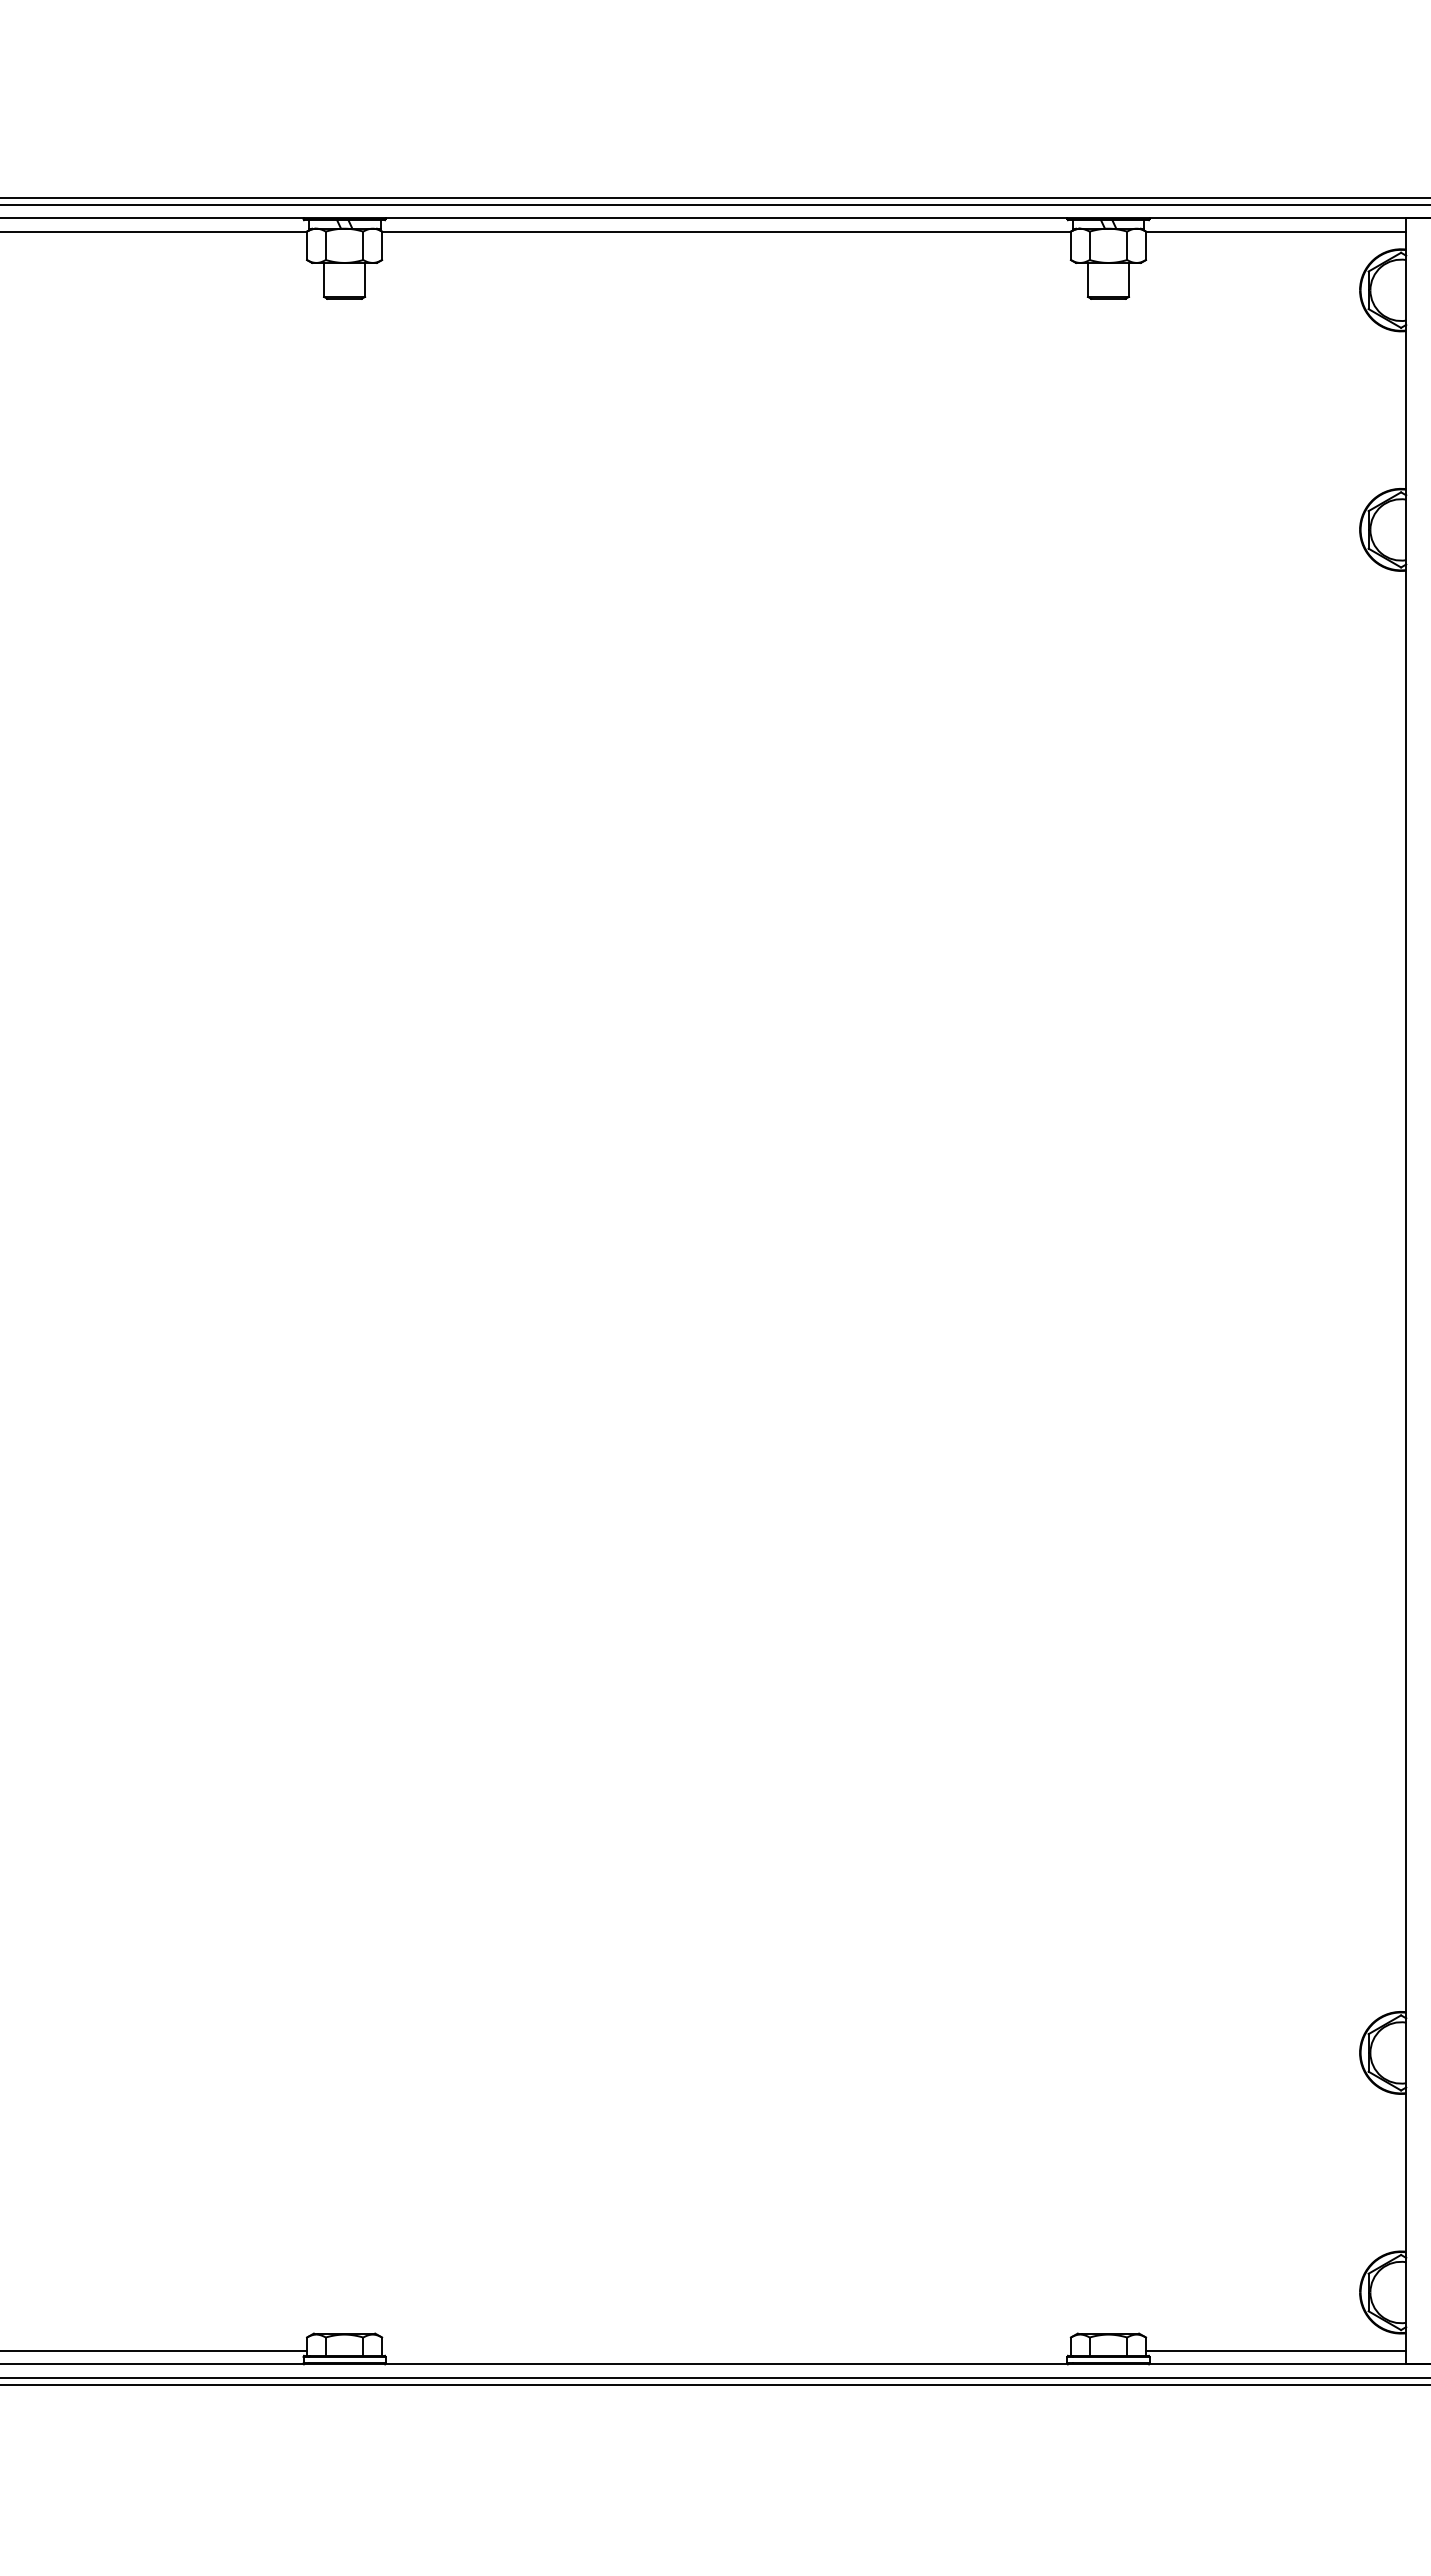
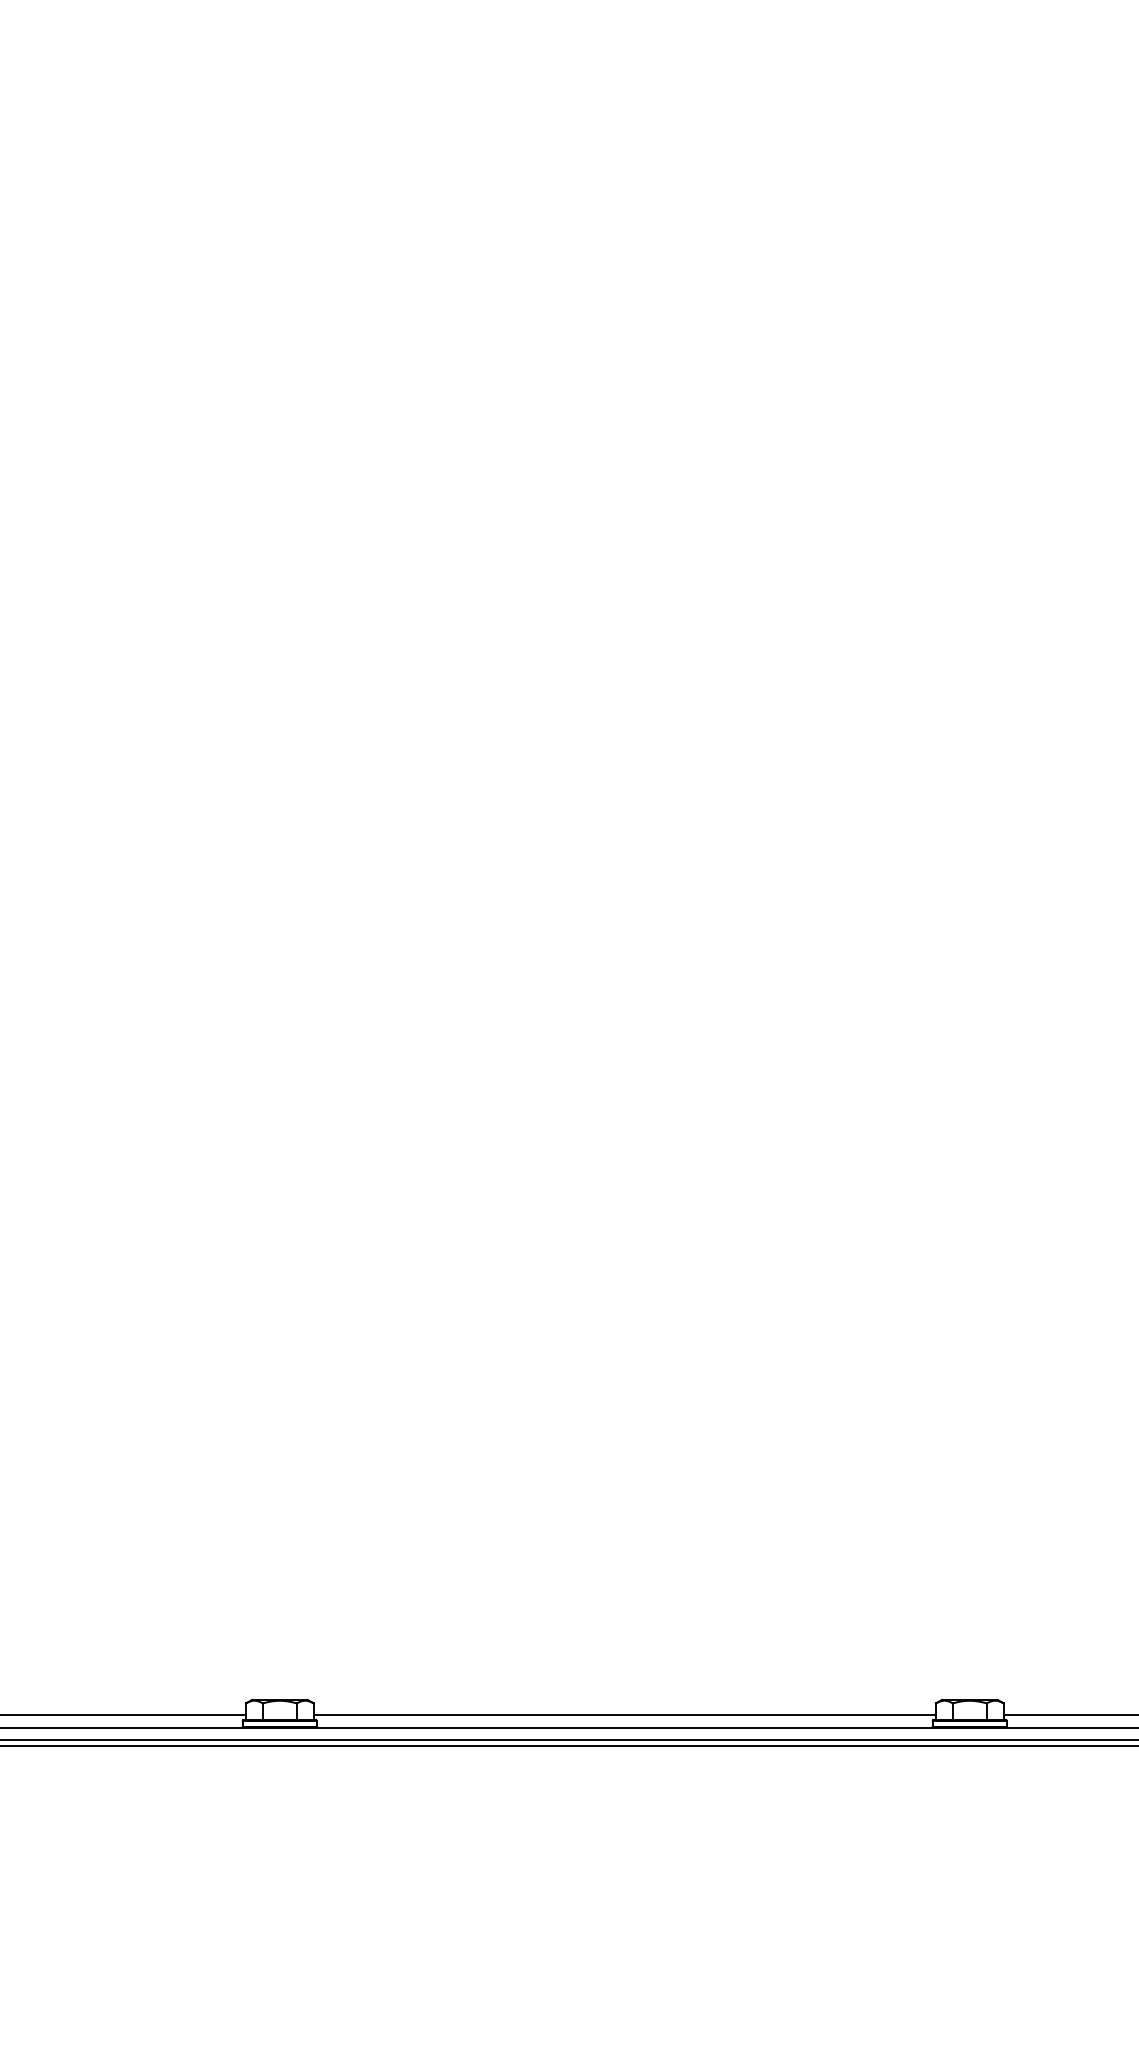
line: (726, 2350) -> (624, 1715), added

